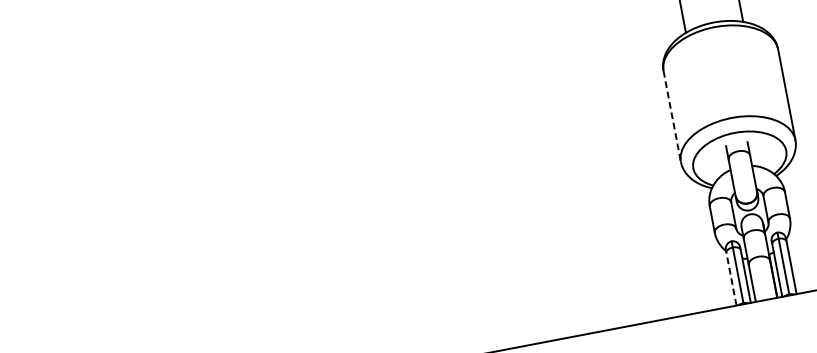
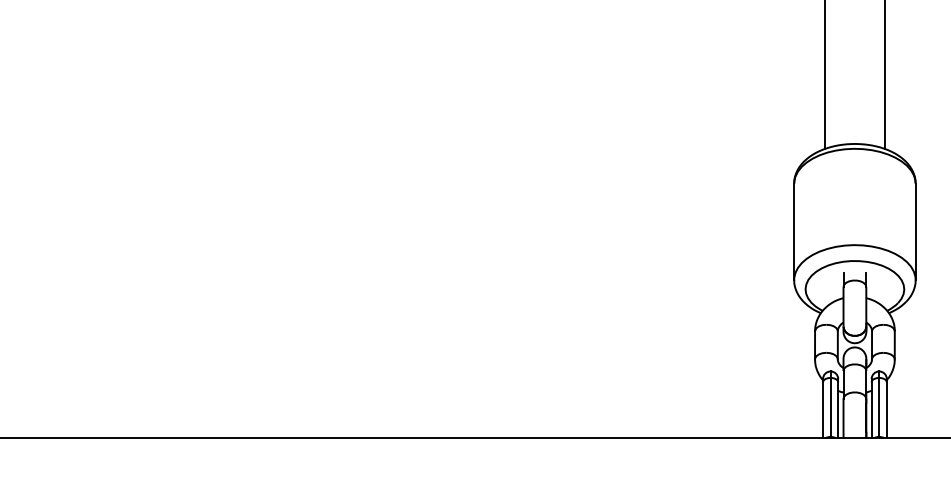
line: (672, 116) -> (794, 232), dashed -> solid
line: (731, 277) -> (823, 408), dashed -> solid

